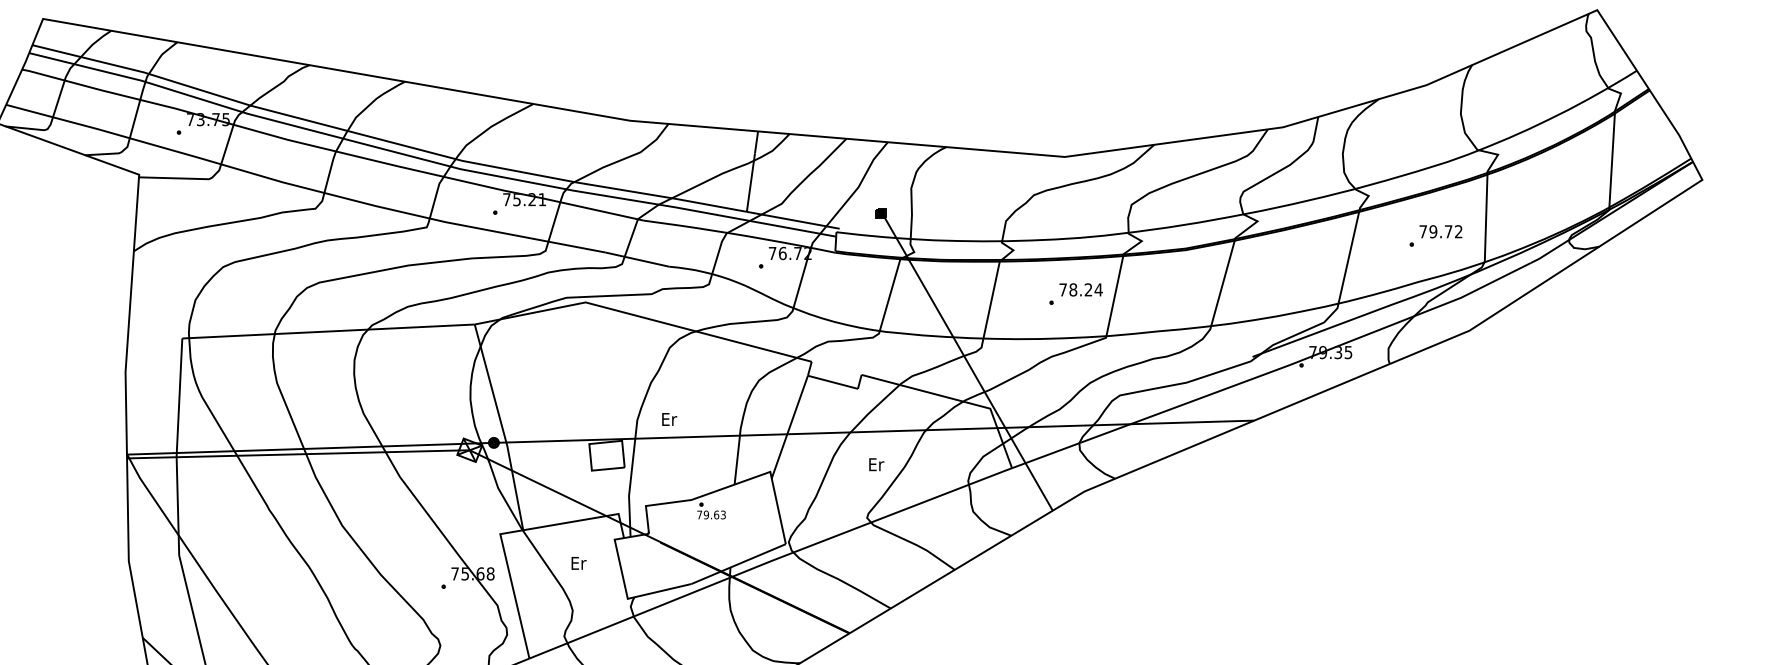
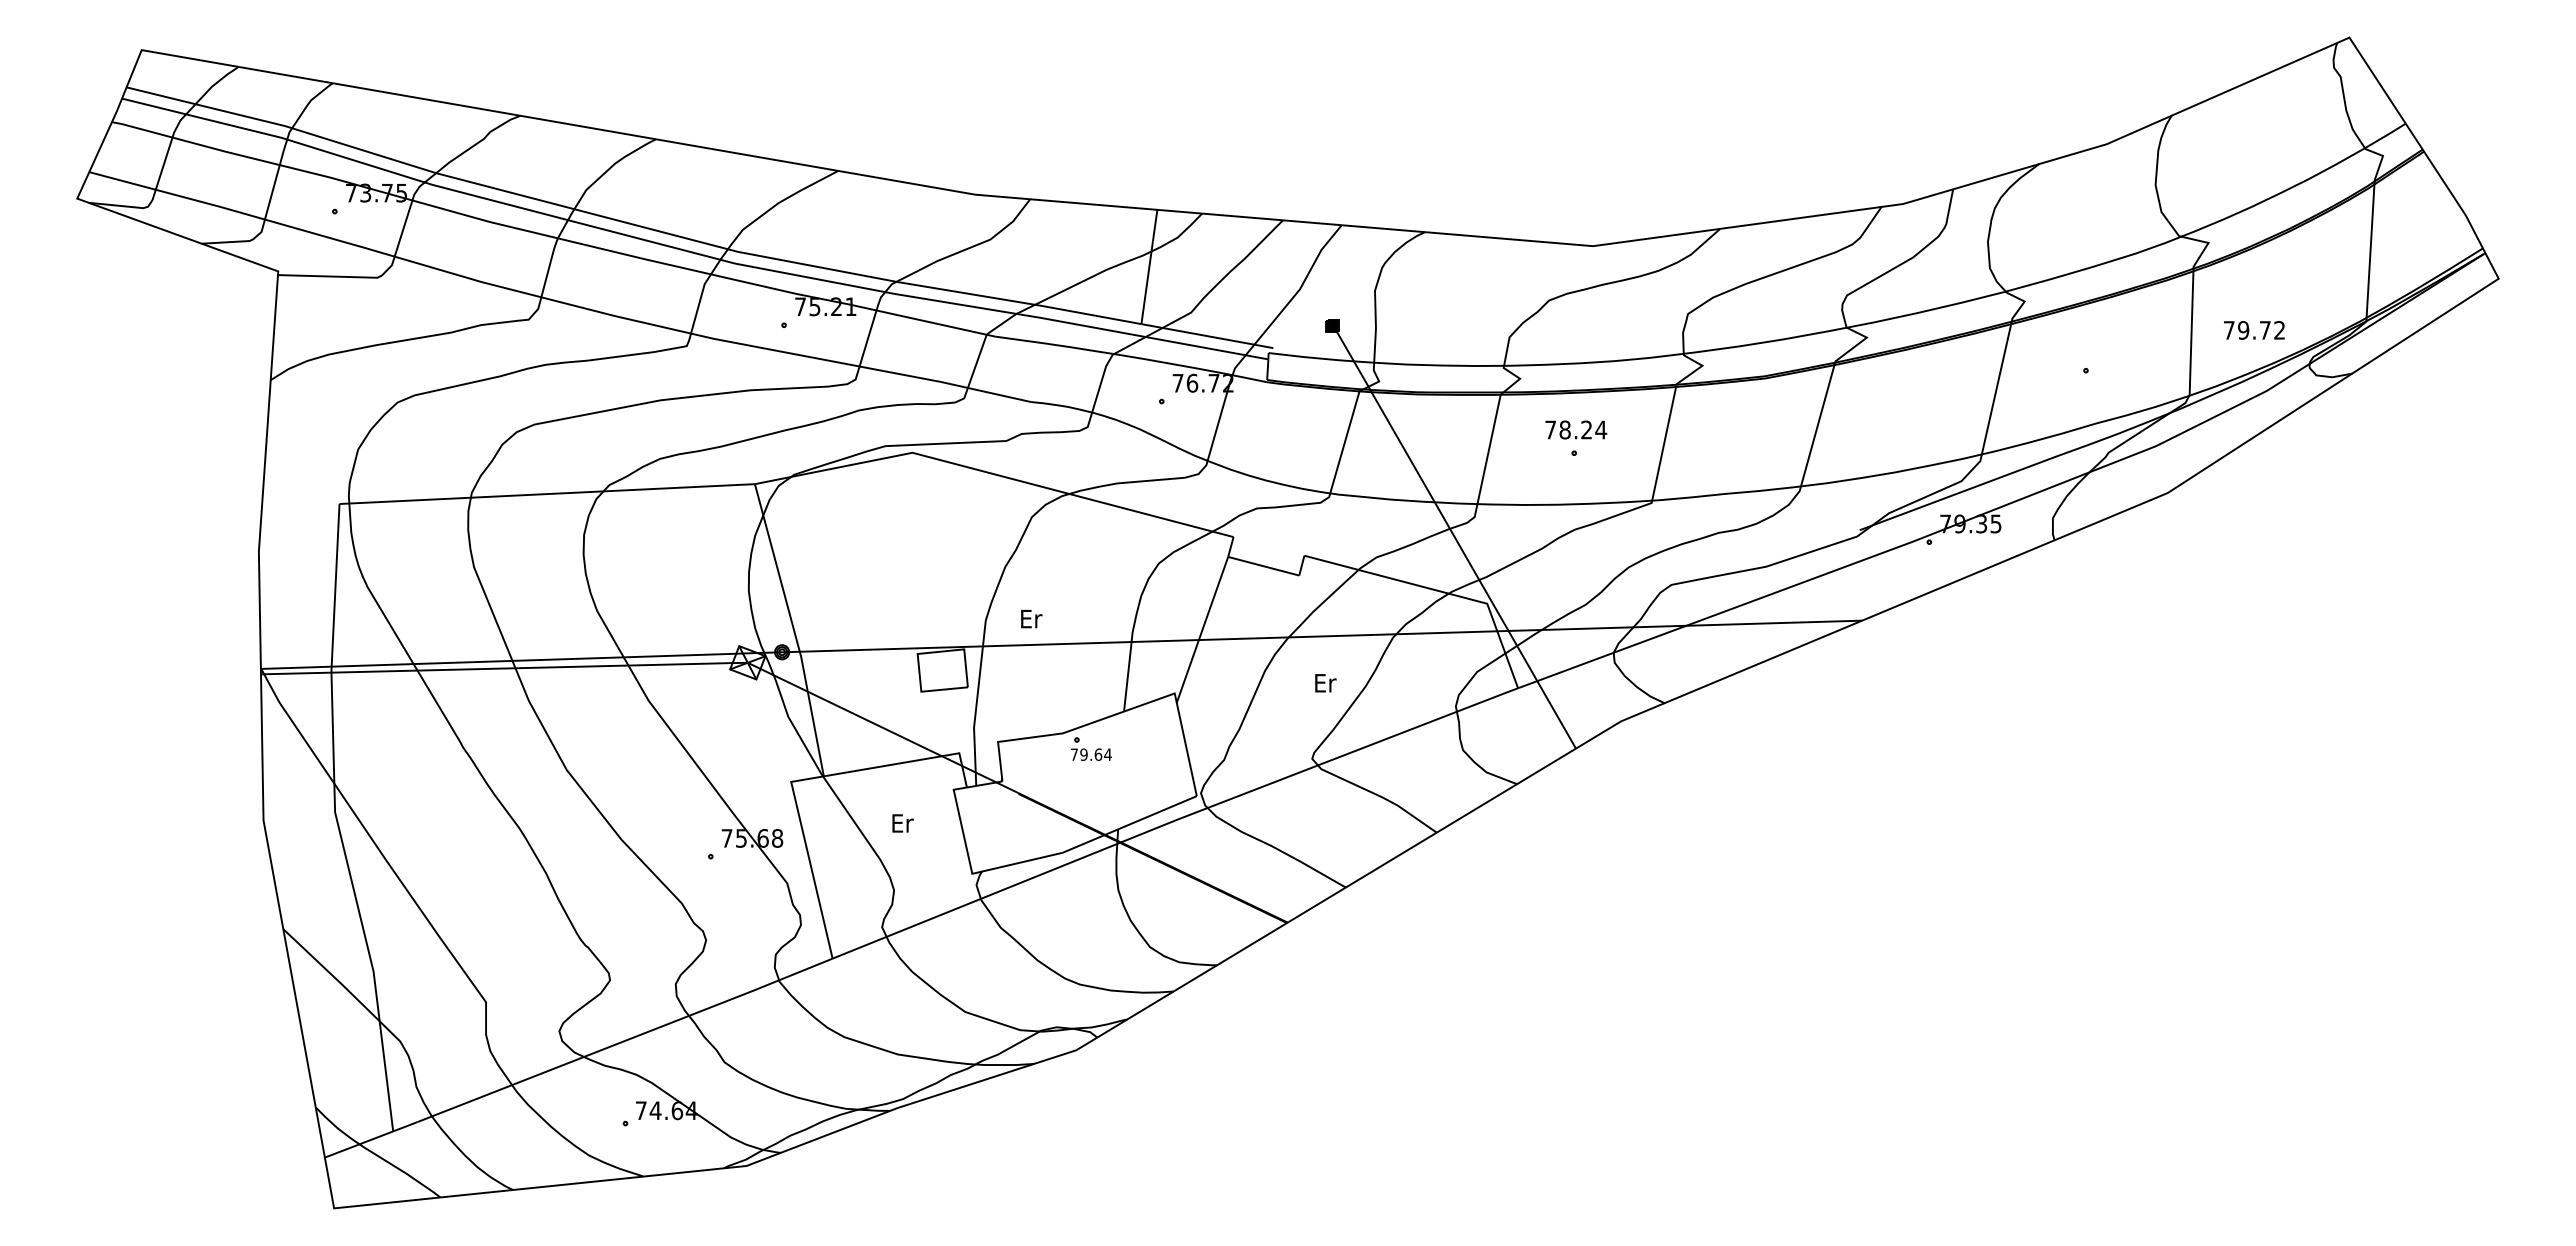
text: (1441, 231) -> (2254, 330), moved
text: (1081, 289) -> (1576, 429), moved
text: (722, 514) -> (1107, 754), 79.63 -> 79.64

